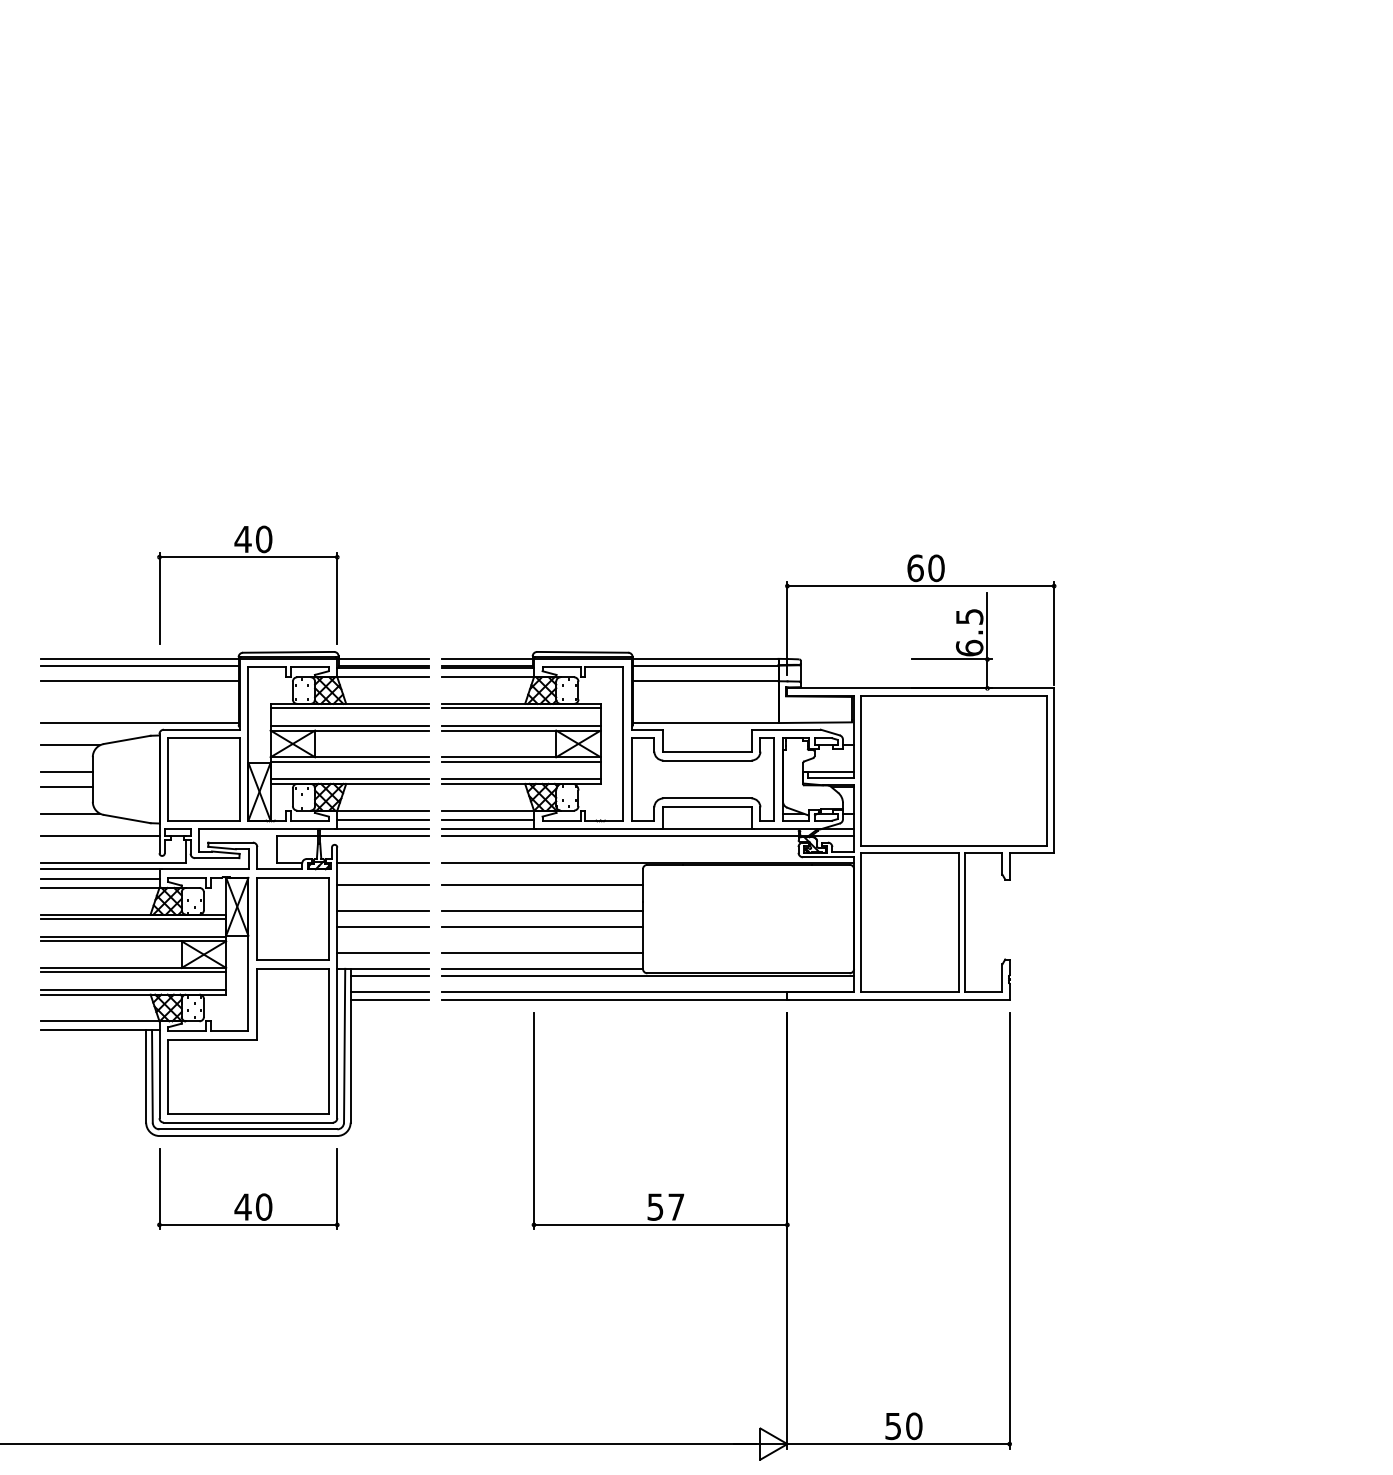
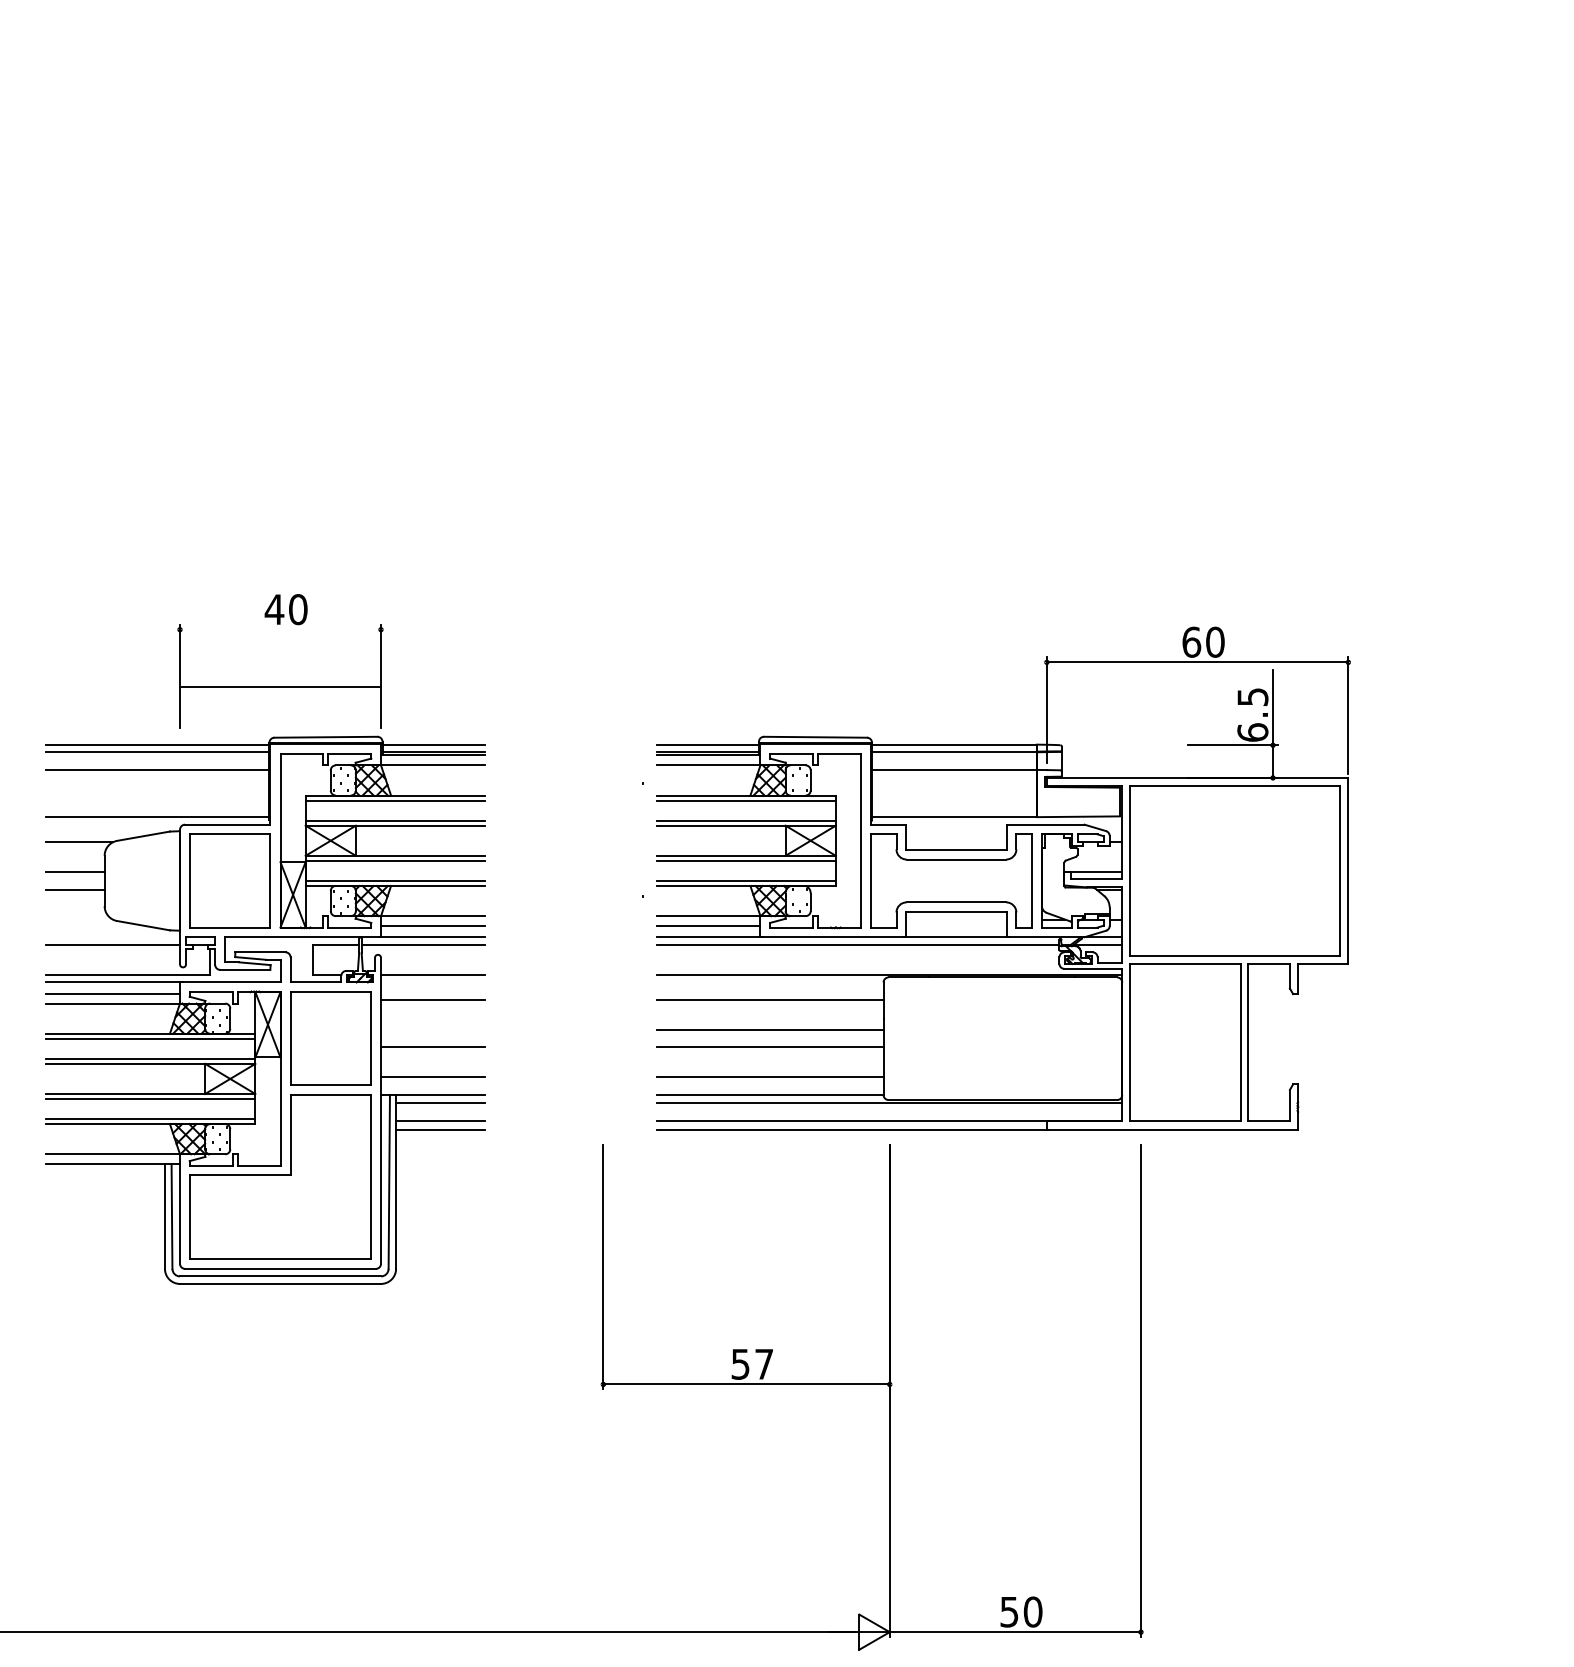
line: (248, 557) -> (280, 687), moved
part: (748, 777) -> (1002, 878), moved
line: (70, 813) -> (79, 919), removed
line: (382, 911) -> (432, 1030), removed
part: (248, 1188) -> (280, 1343), removed

